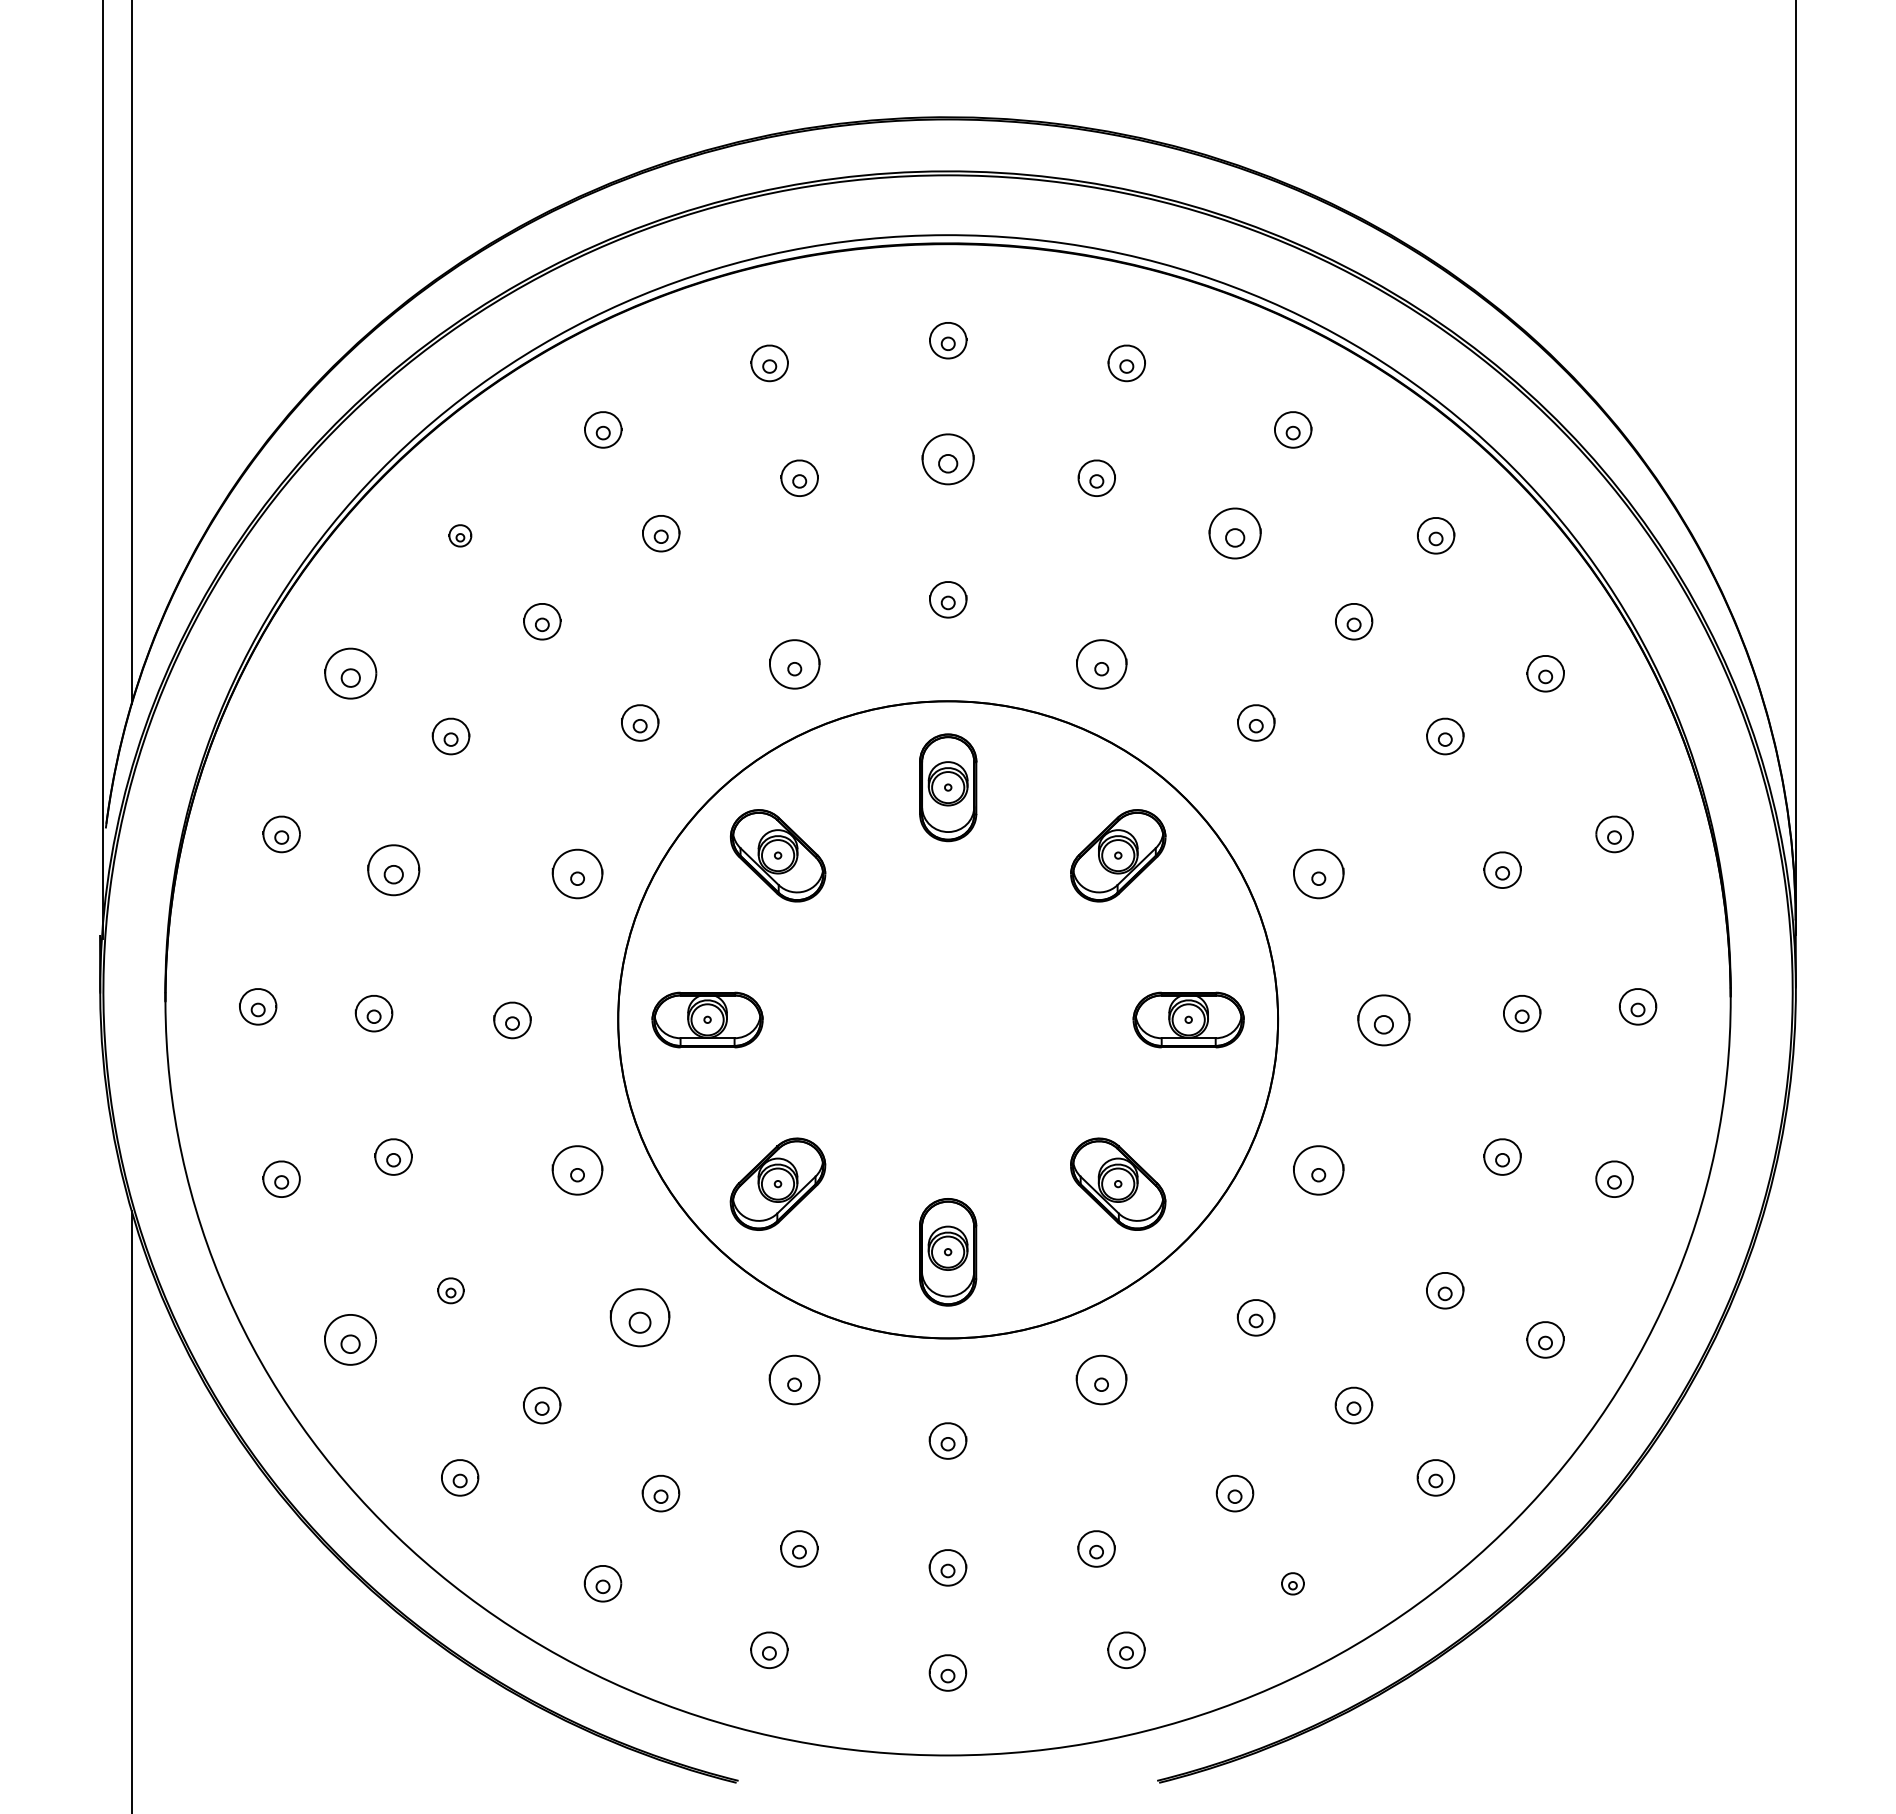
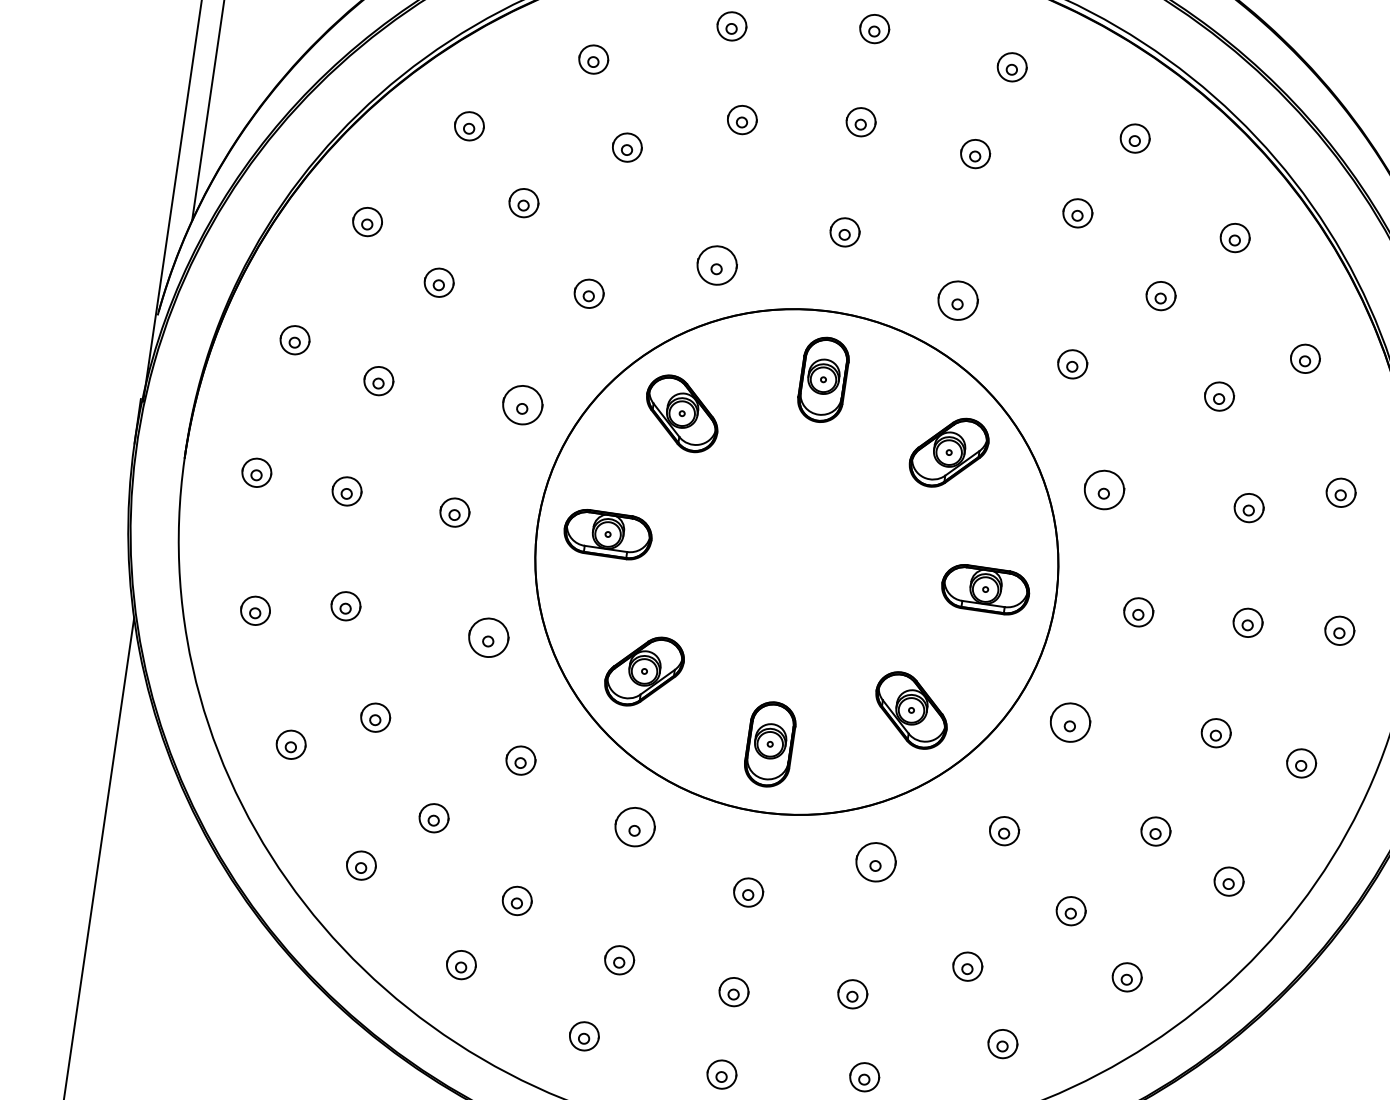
part: (948, 459) -> (861, 122), size x0.71
part: (1235, 533) -> (1078, 213), size x0.71
part: (460, 535) -> (469, 126), size x1.67
part: (350, 673) -> (367, 221), size x0.71
part: (393, 869) -> (378, 380), size x0.71
part: (1383, 1020) -> (1138, 612), size x0.71
part: (450, 1290) -> (375, 717), size x1.43
part: (639, 1317) -> (520, 760), size x0.62
part: (350, 1339) -> (291, 744), size x0.71
part: (1292, 1583) -> (1002, 1043), size x1.67

